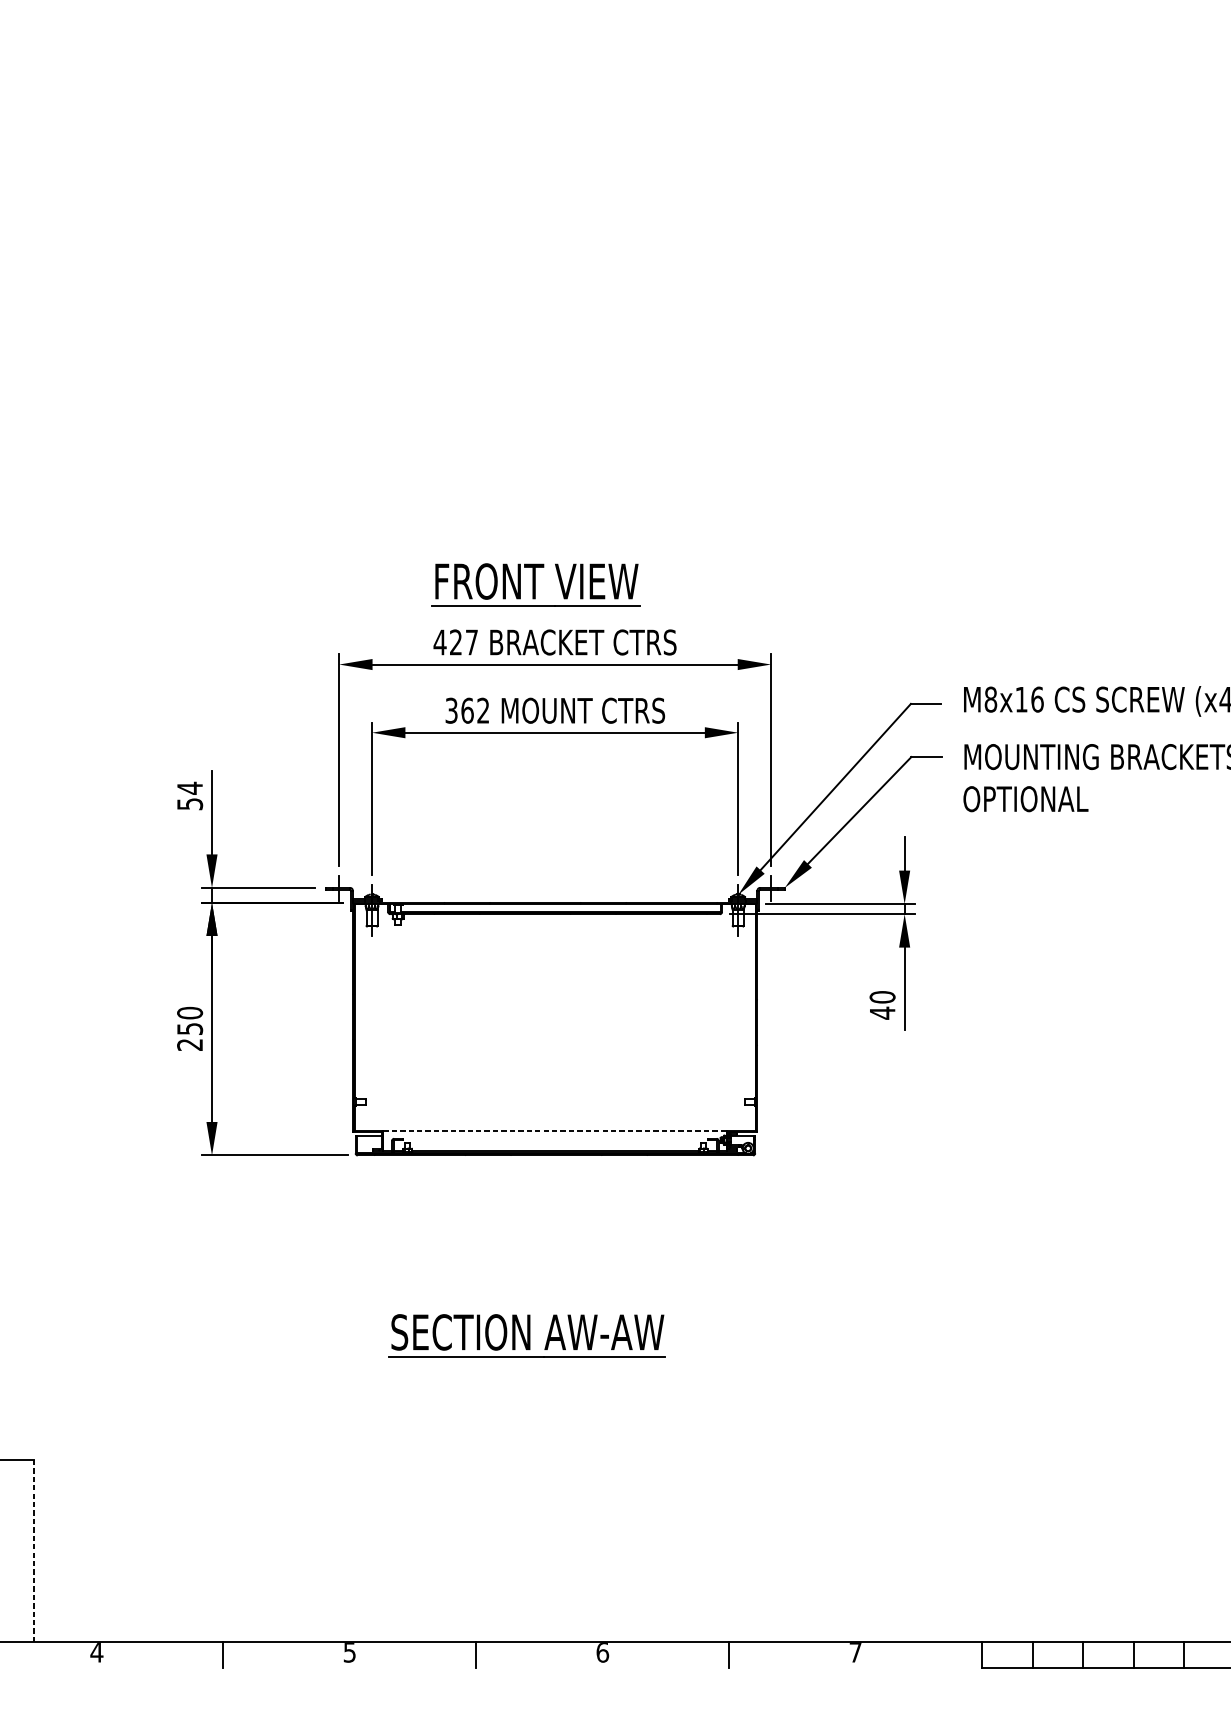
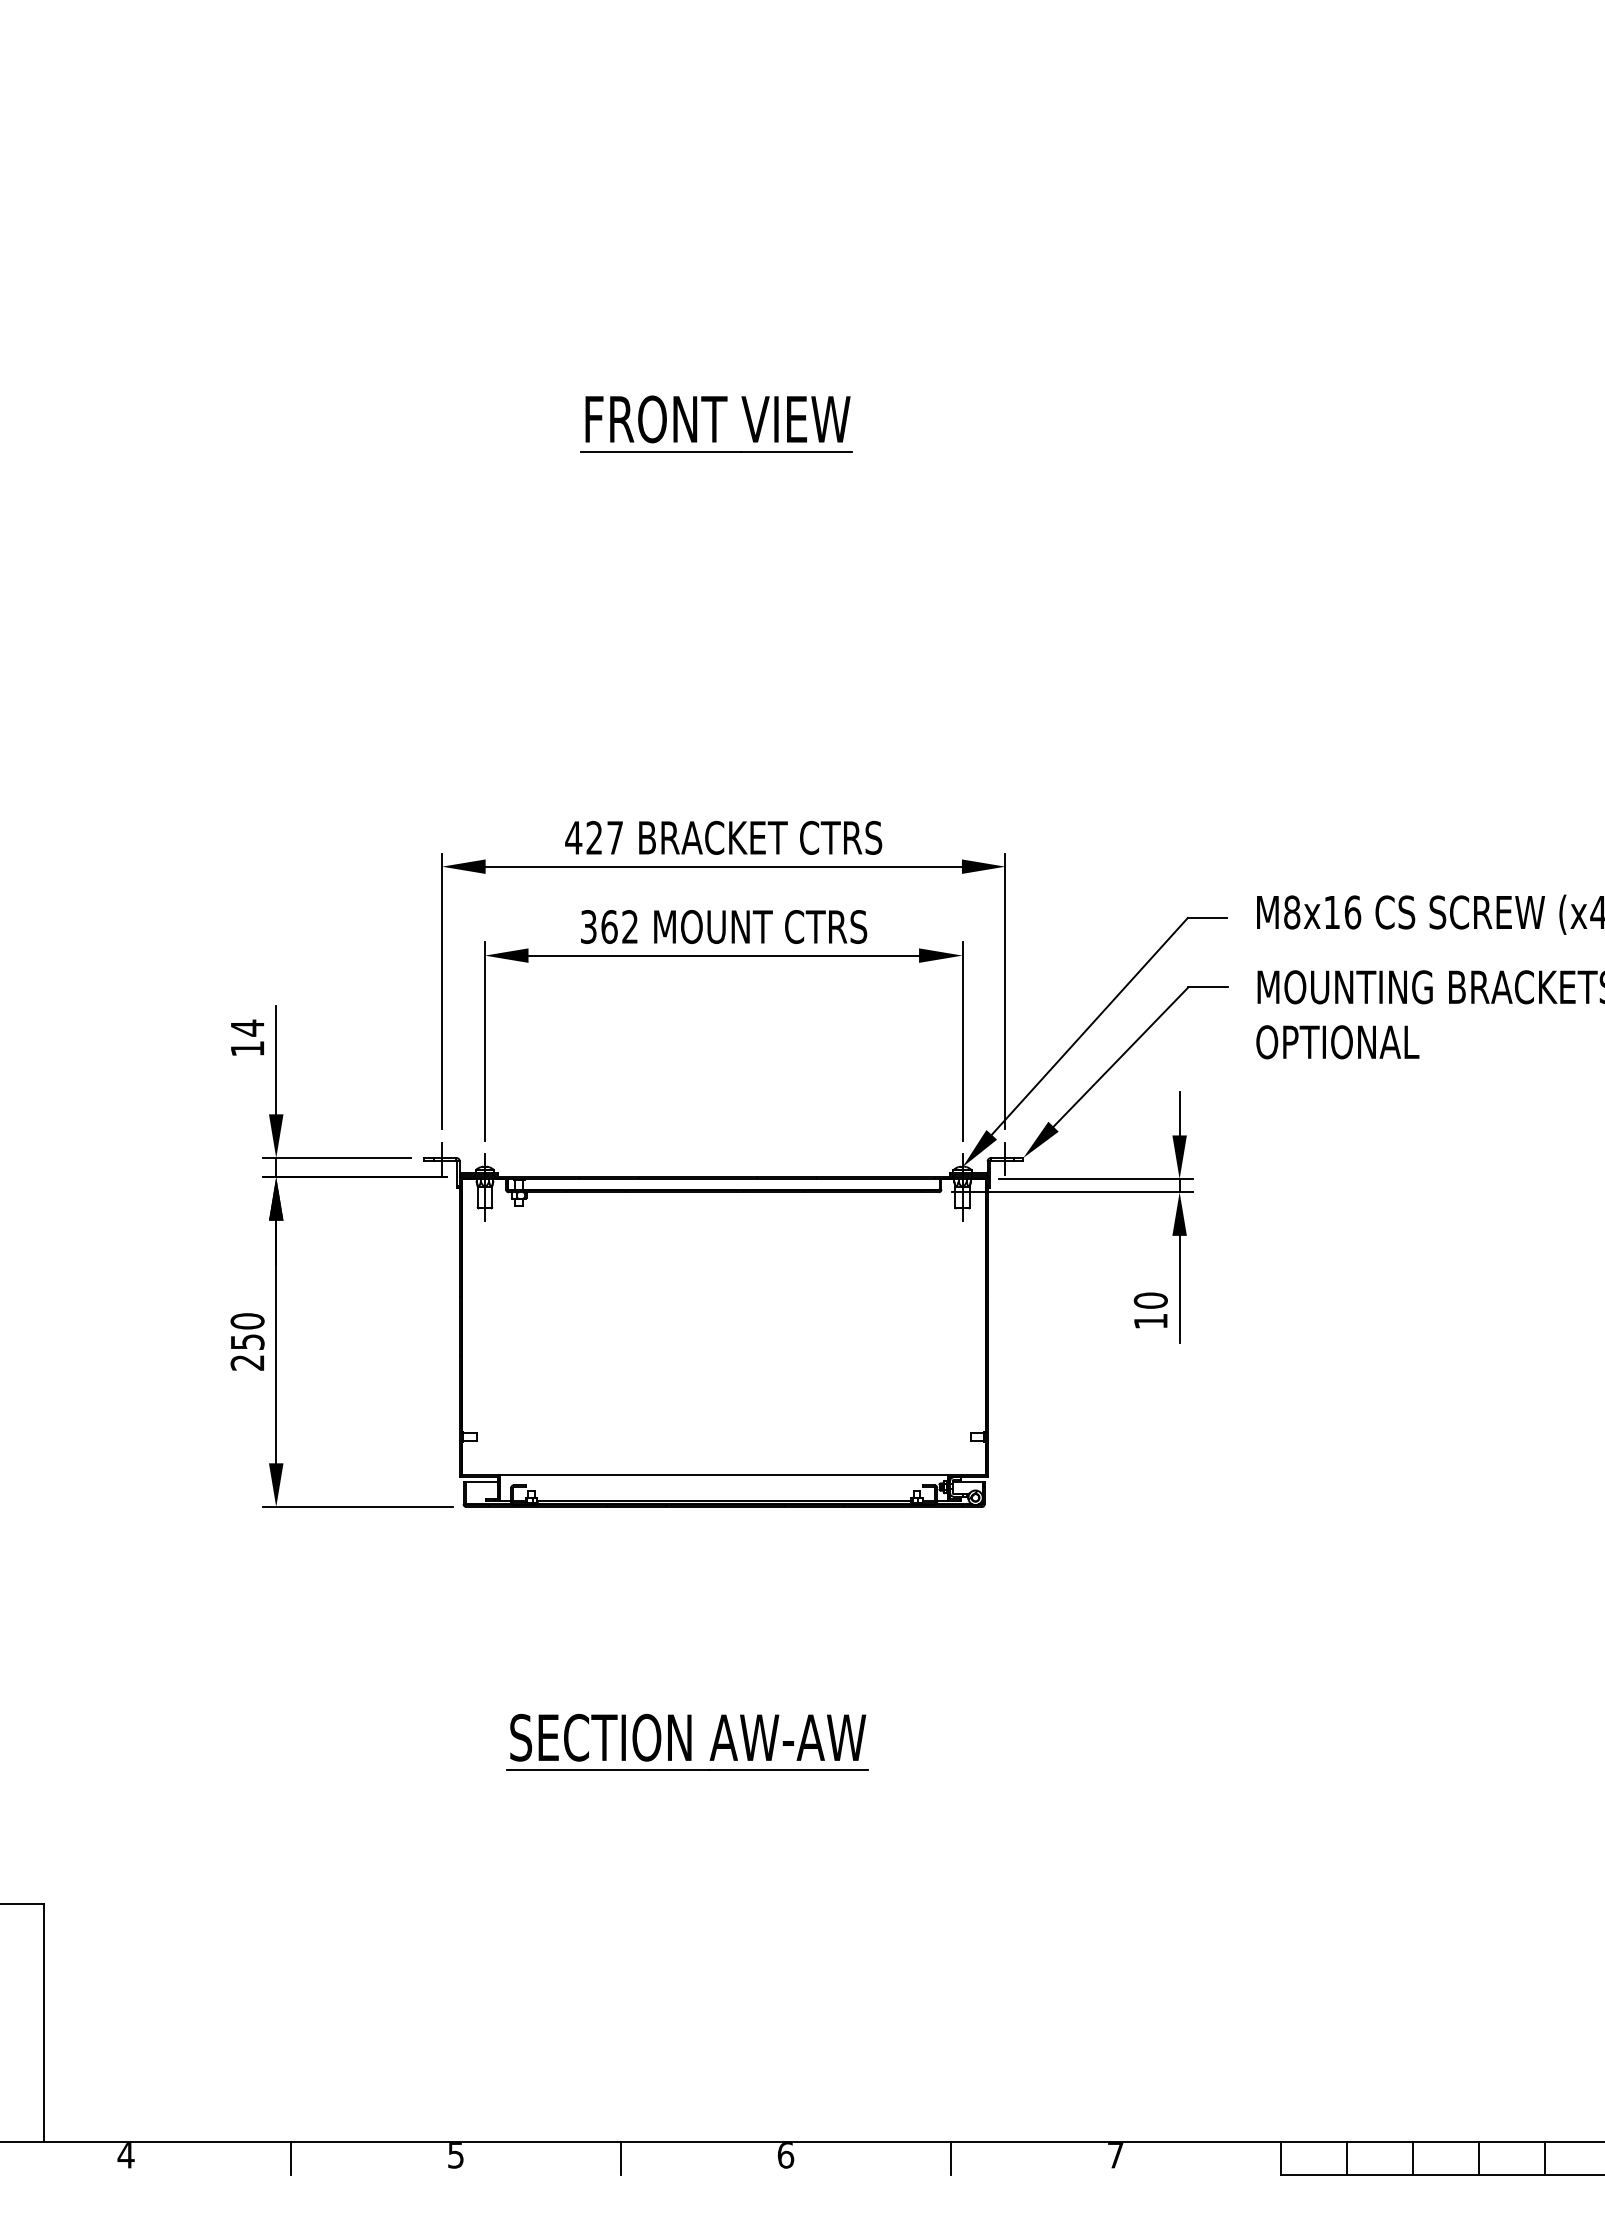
part: (535, 584) -> (716, 423), moved
text: (189, 803) -> (247, 1048), 54 -> 14
text: (882, 1013) -> (1150, 1321), 40 -> 10
line: (555, 1130) -> (724, 1474), dashed -> solid
line: (34, 1551) -> (44, 2023), dashed -> solid

